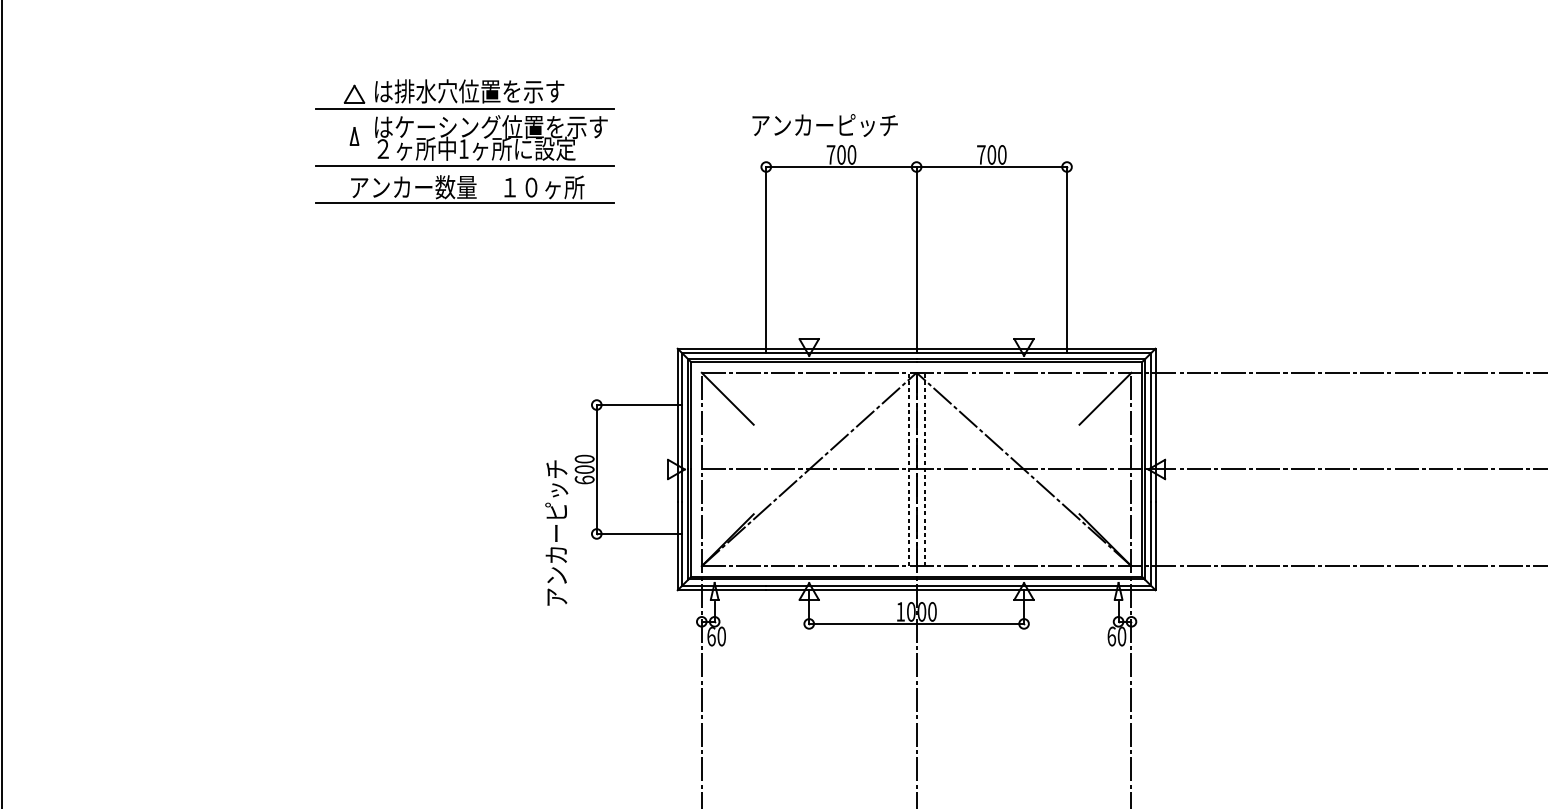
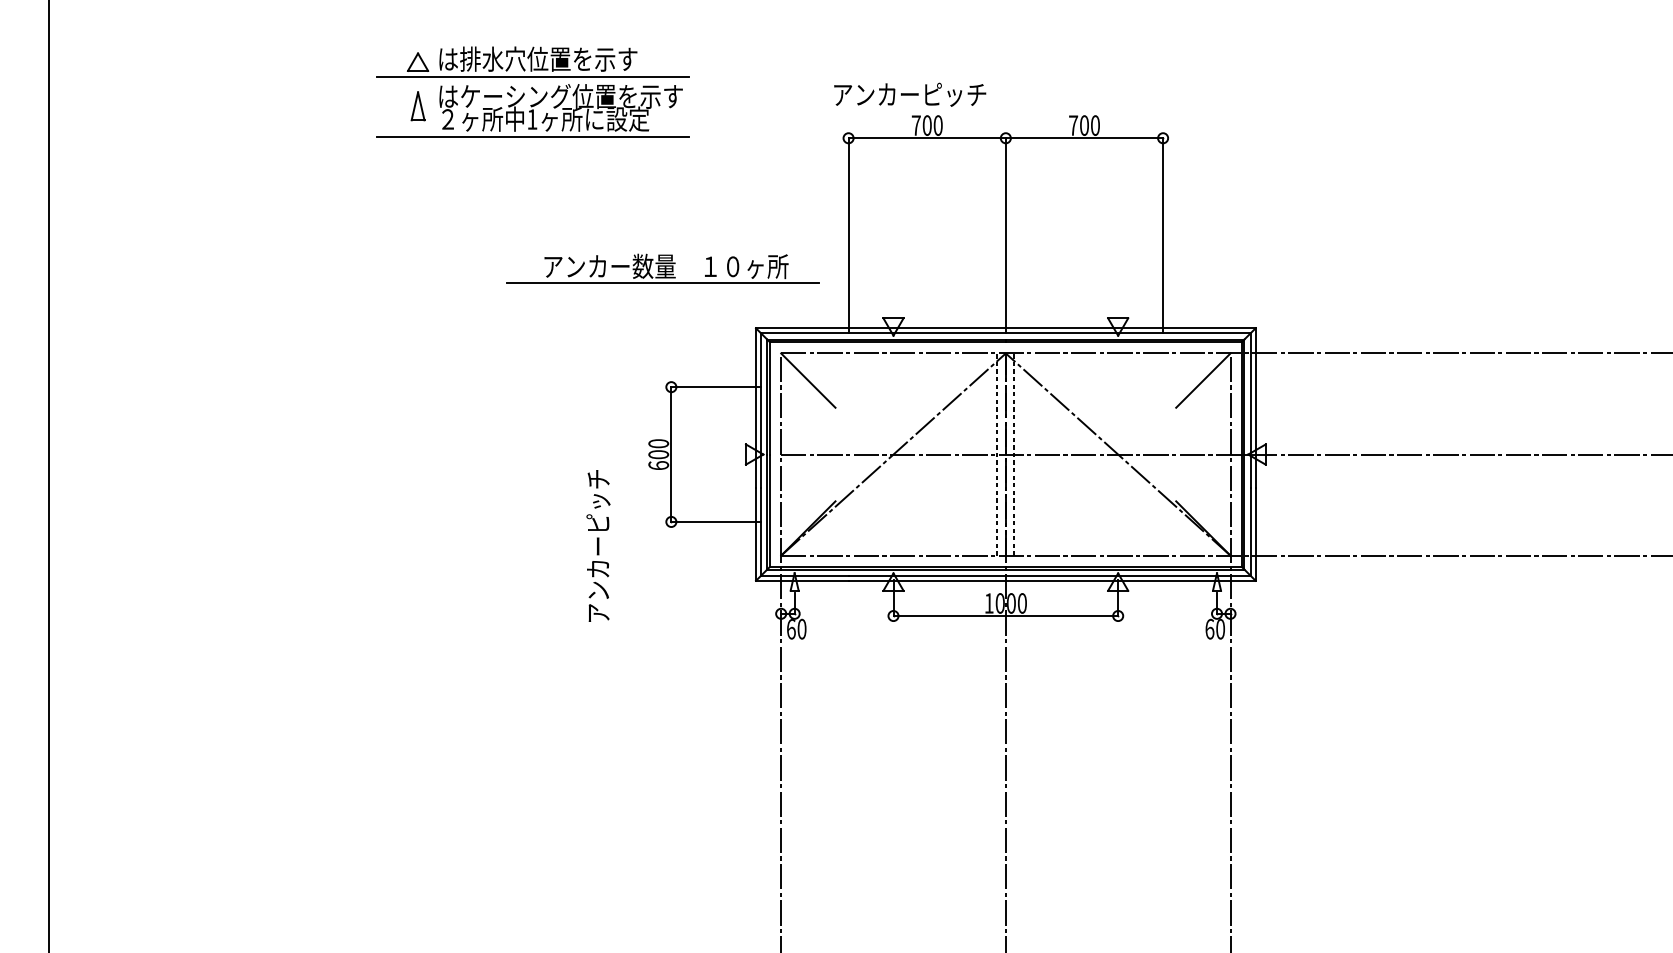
part: (354, 135) -> (417, 105), size x1.6
part: (463, 189) -> (662, 268), moved
text: (556, 532) -> (598, 545), moved

